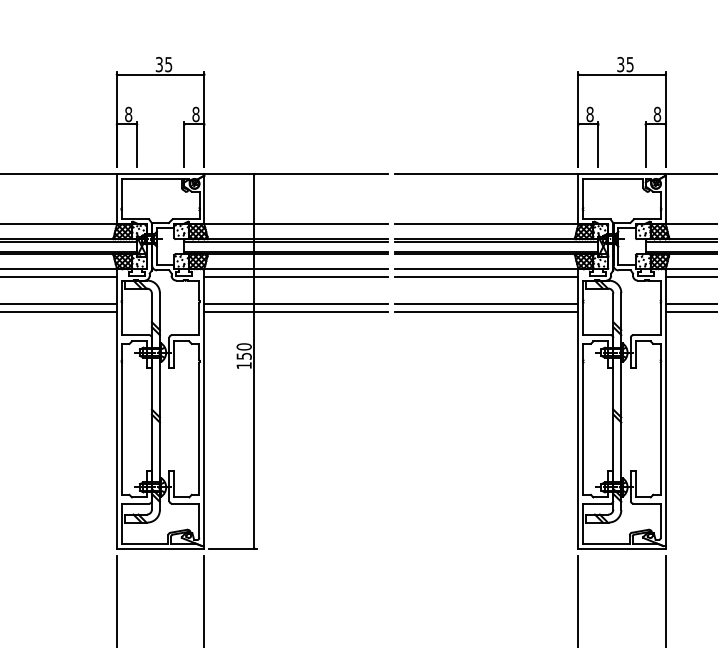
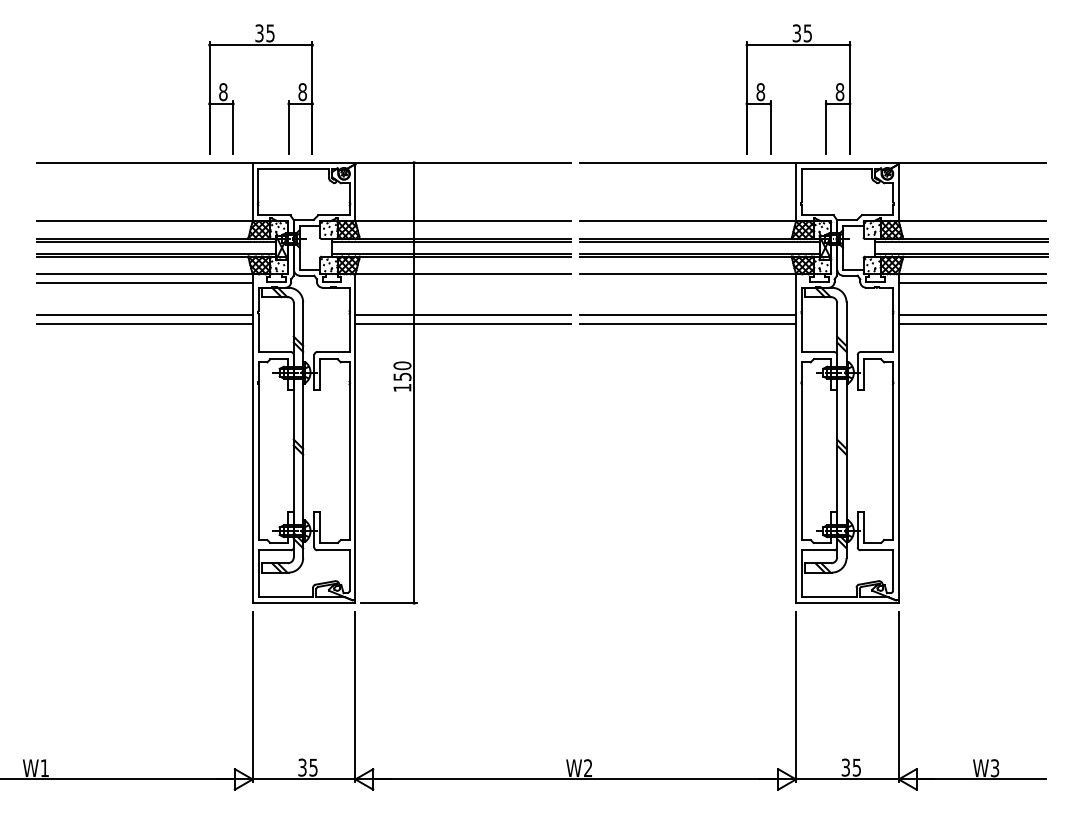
part: (137, 121) -> (233, 100), moved
part: (599, 121) -> (771, 100), moved
line: (296, 277) -> (463, 283), removed
line: (487, 277) -> (688, 283), removed

